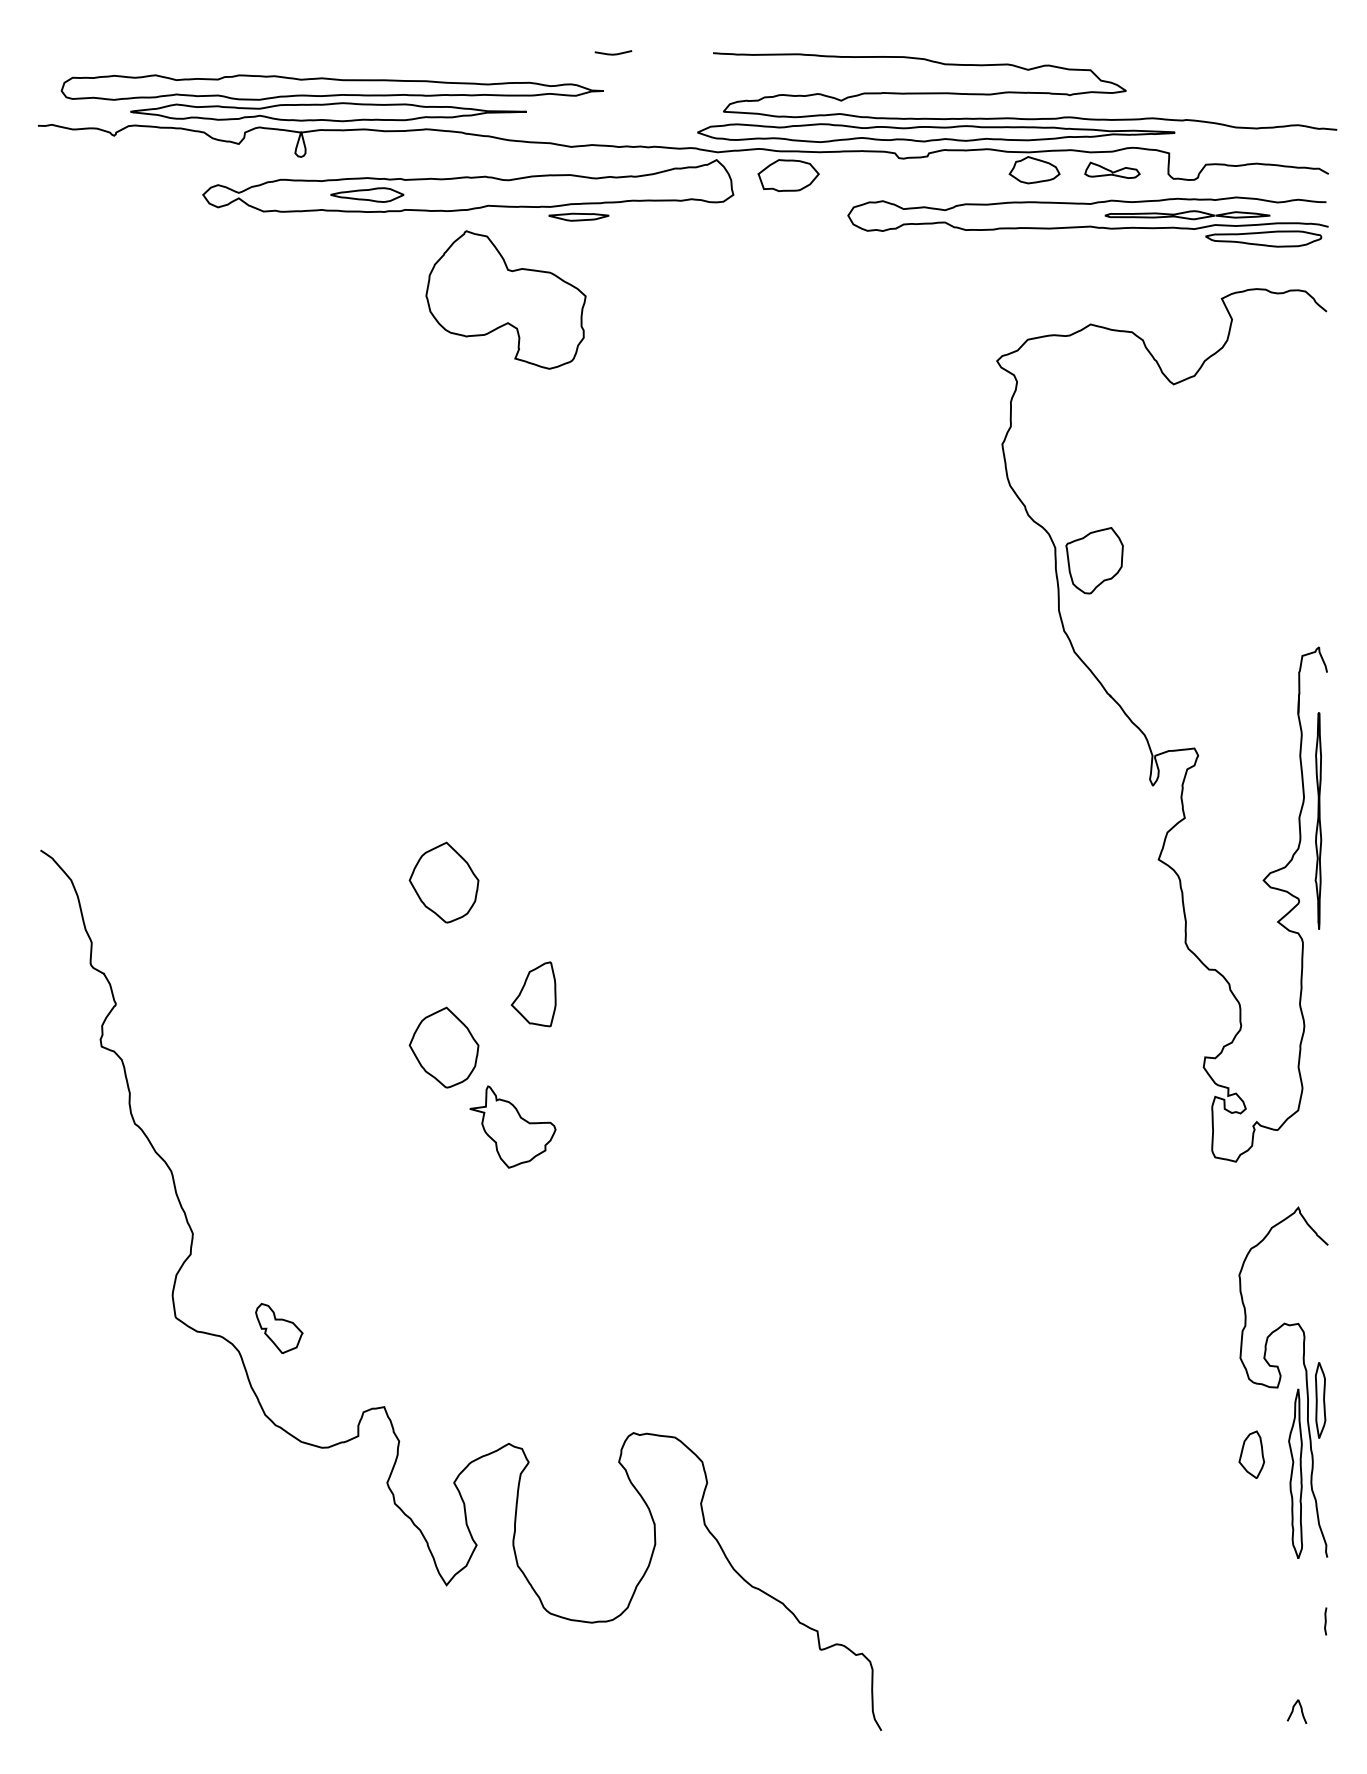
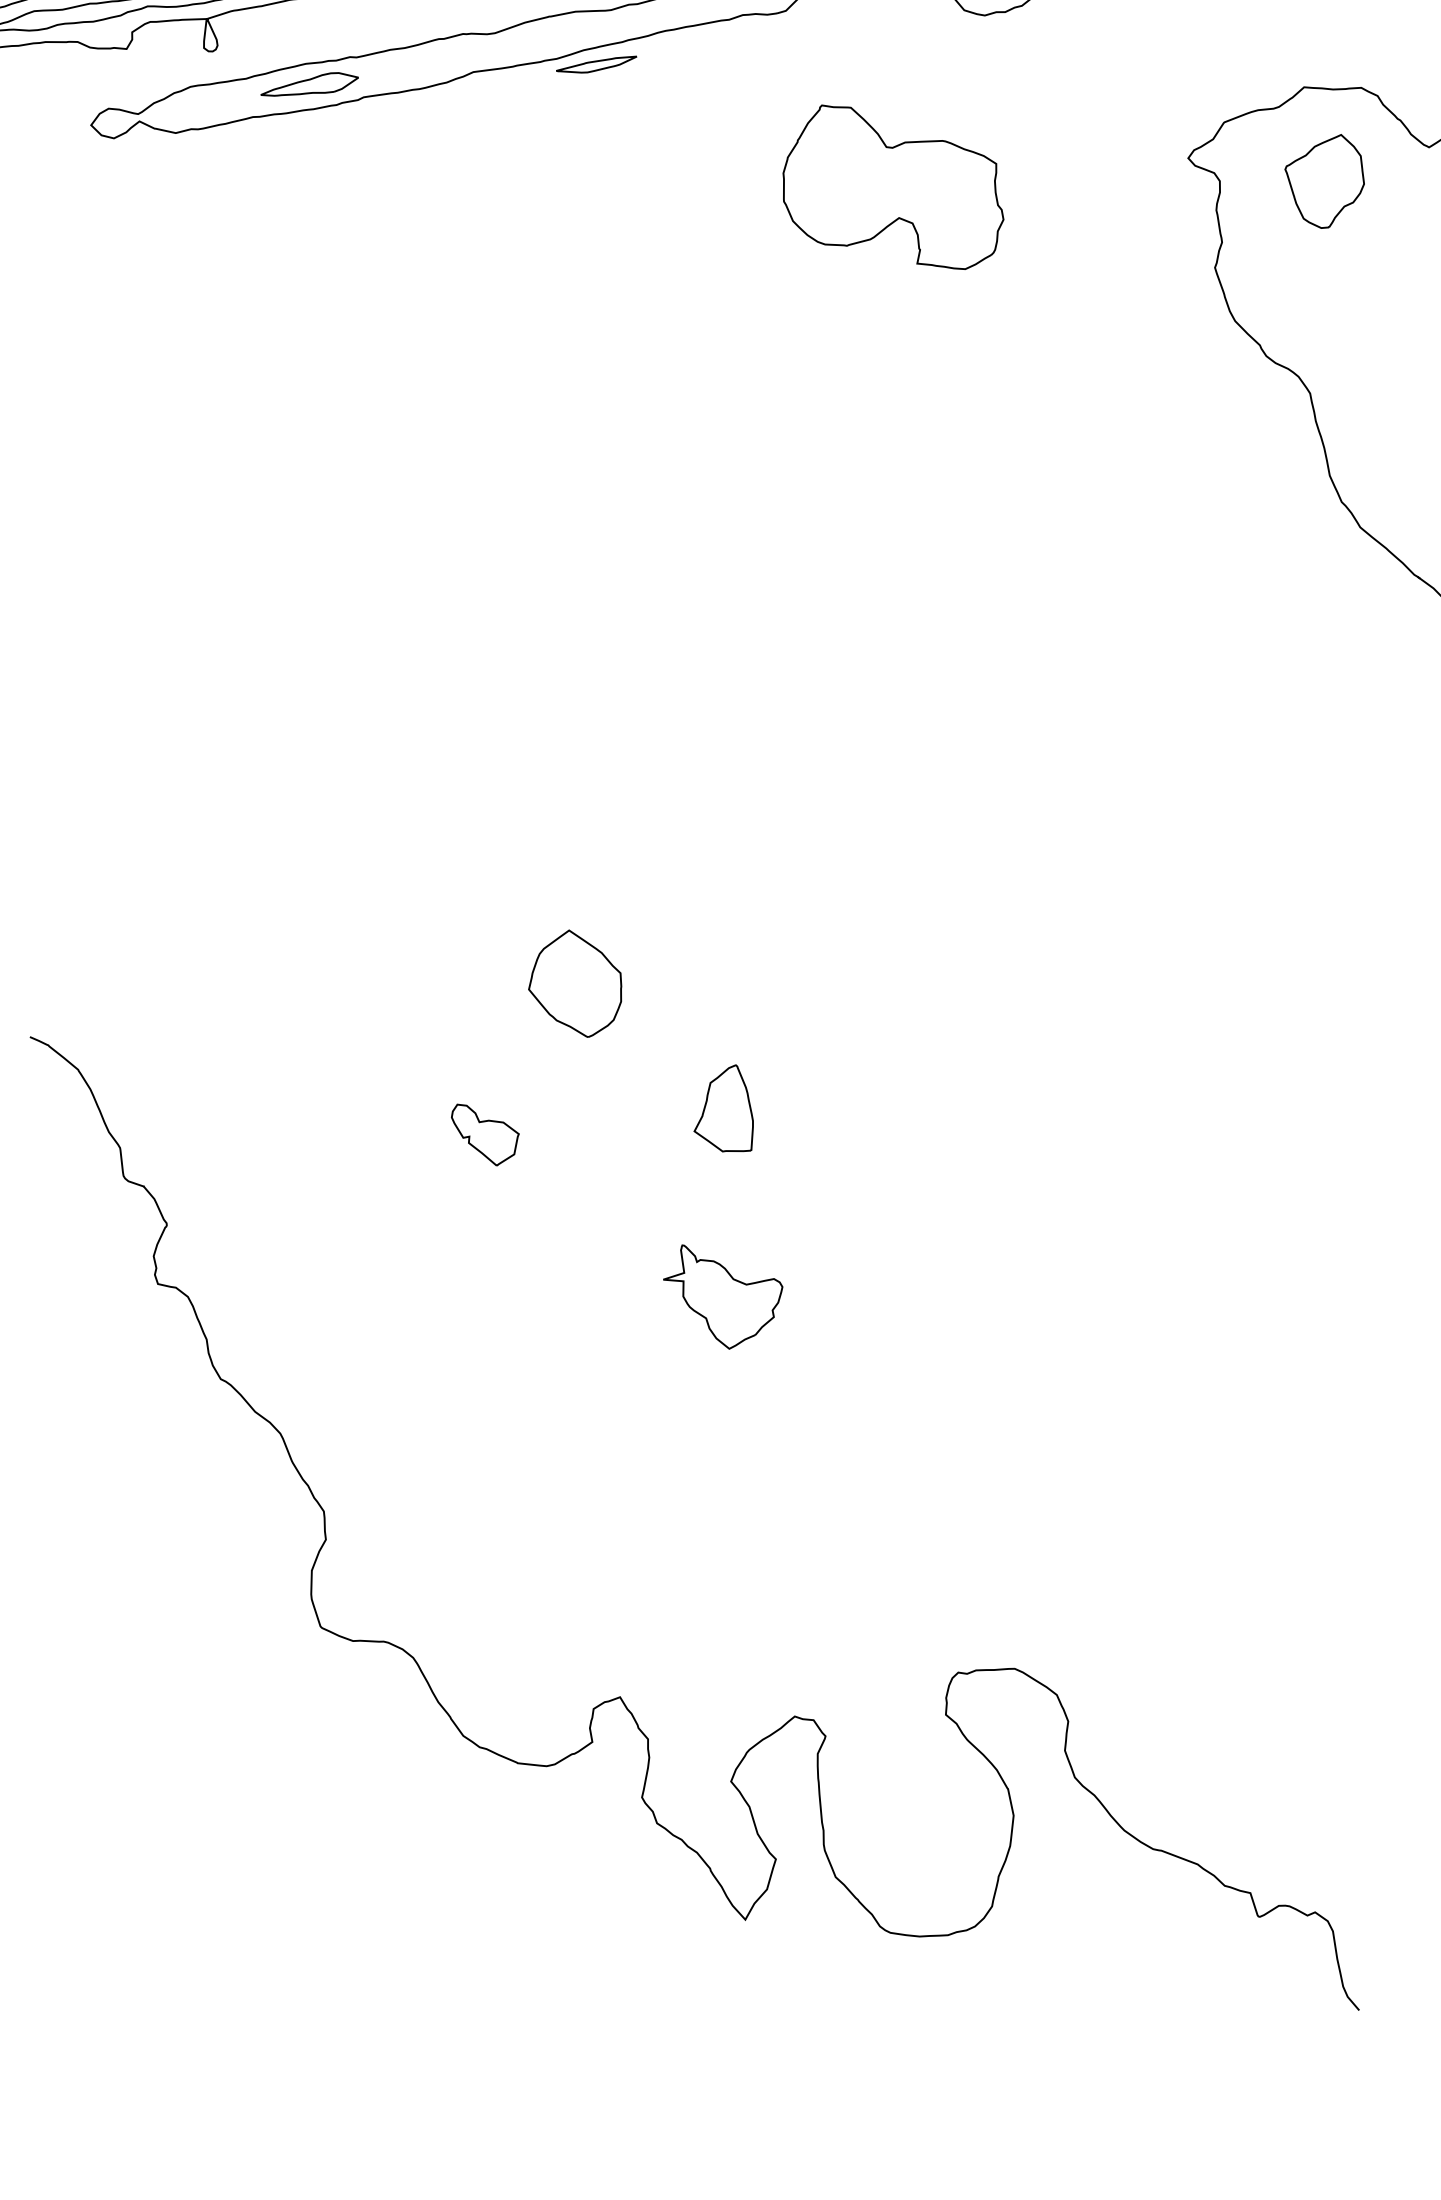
part: (505, 299) -> (890, 187), moved
part: (1094, 560) -> (1326, 182), moved
part: (443, 1047) -> (613, 1204), removed
part: (279, 1328) -> (486, 1133), moved

